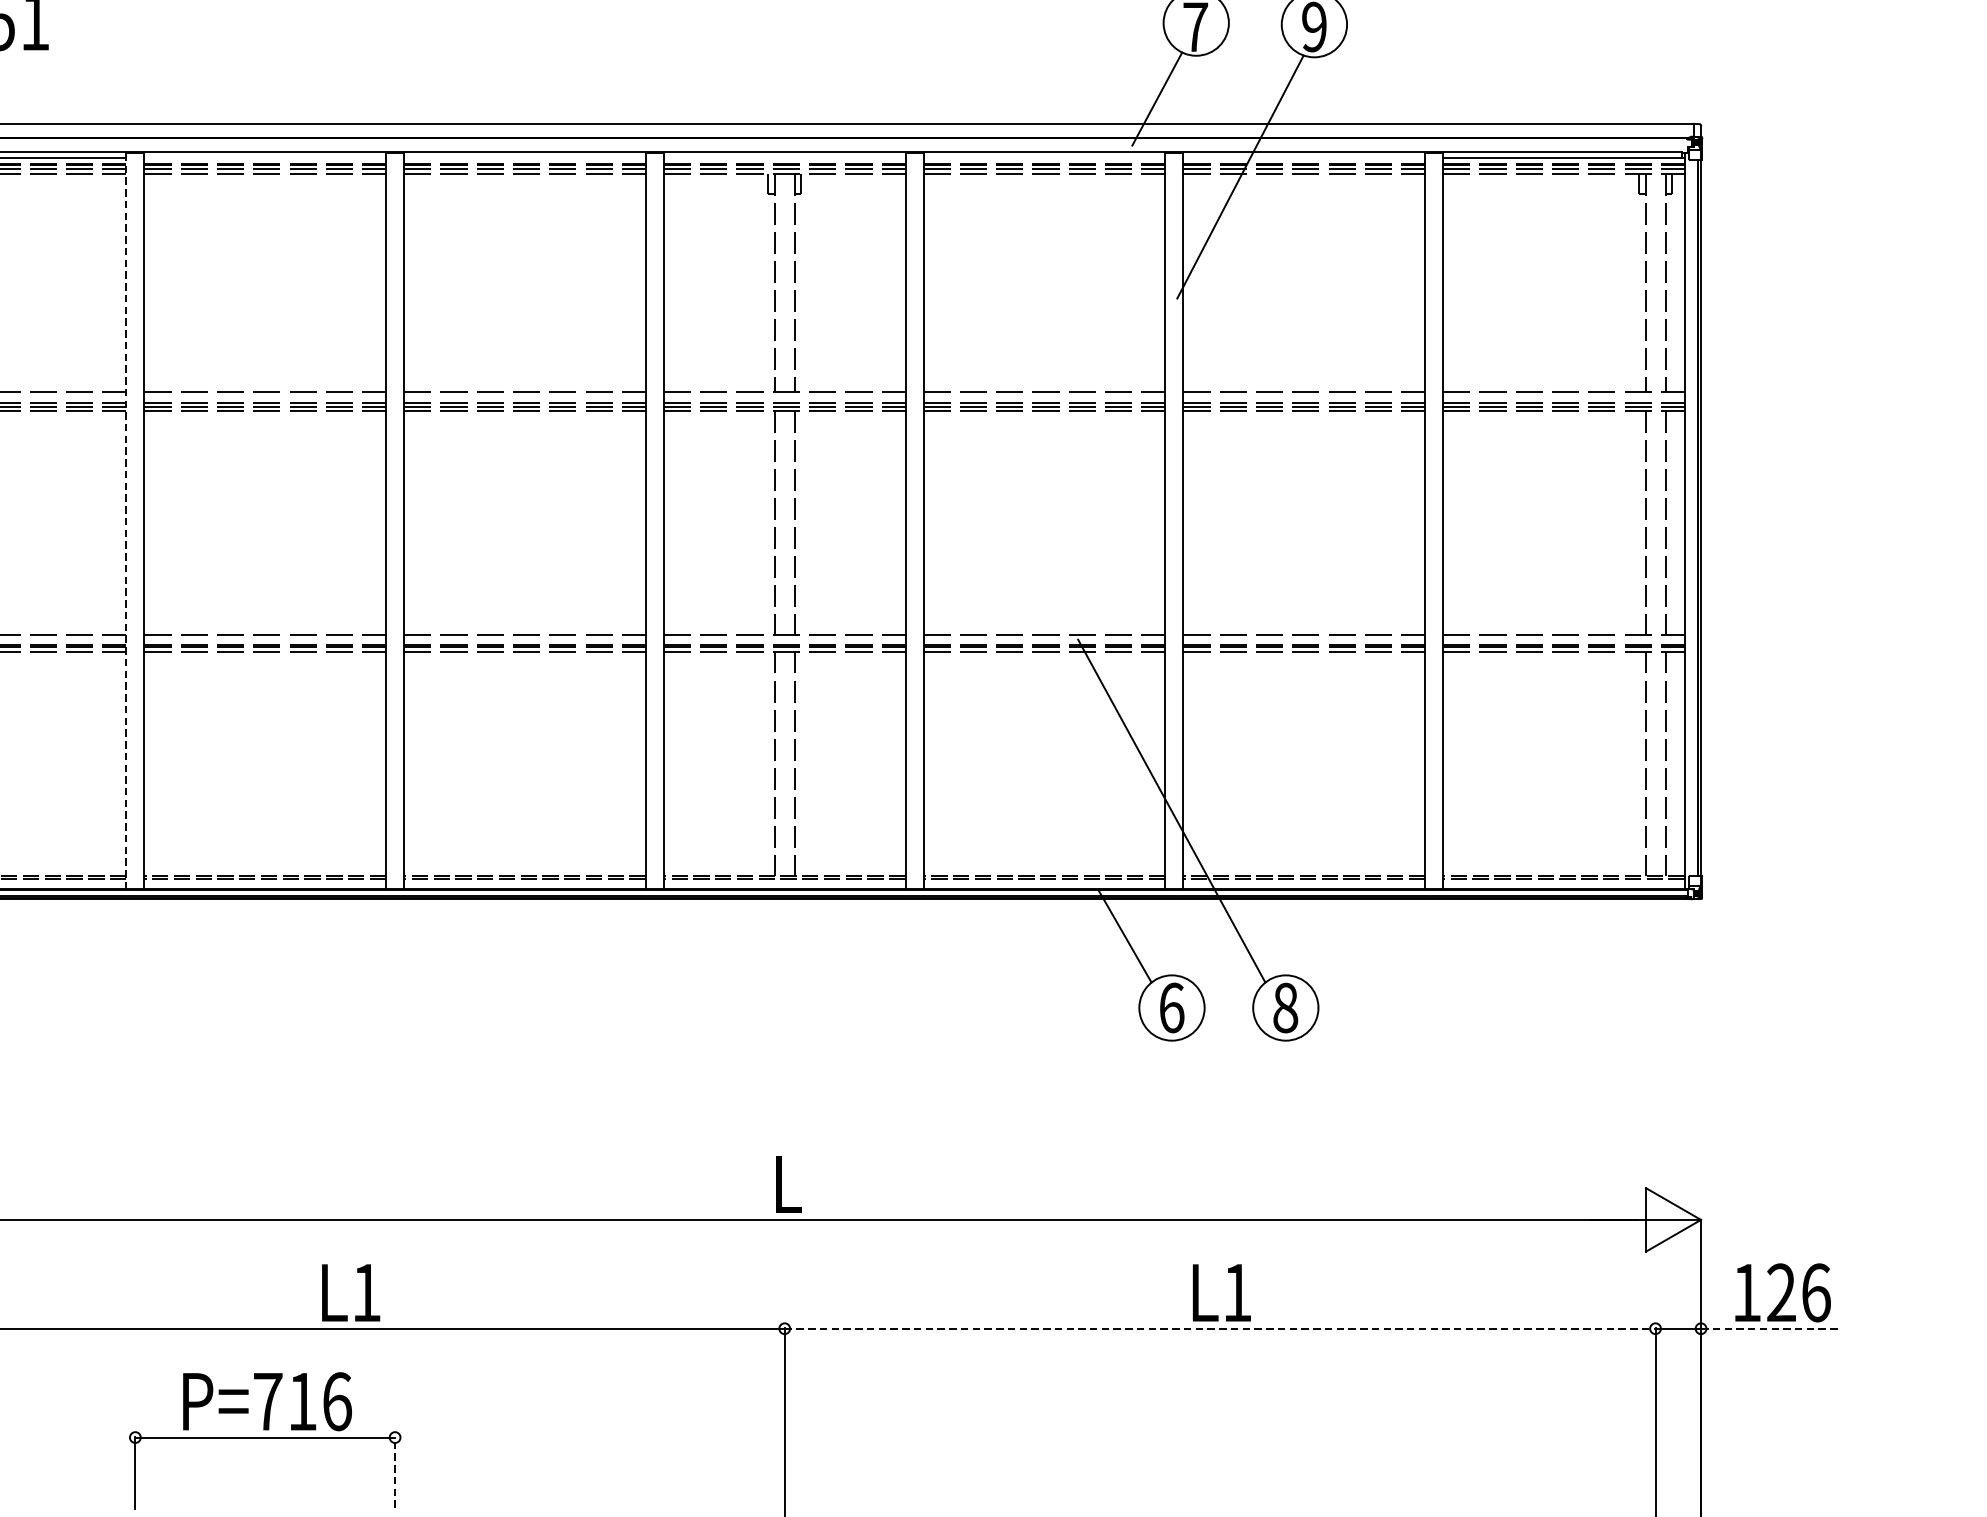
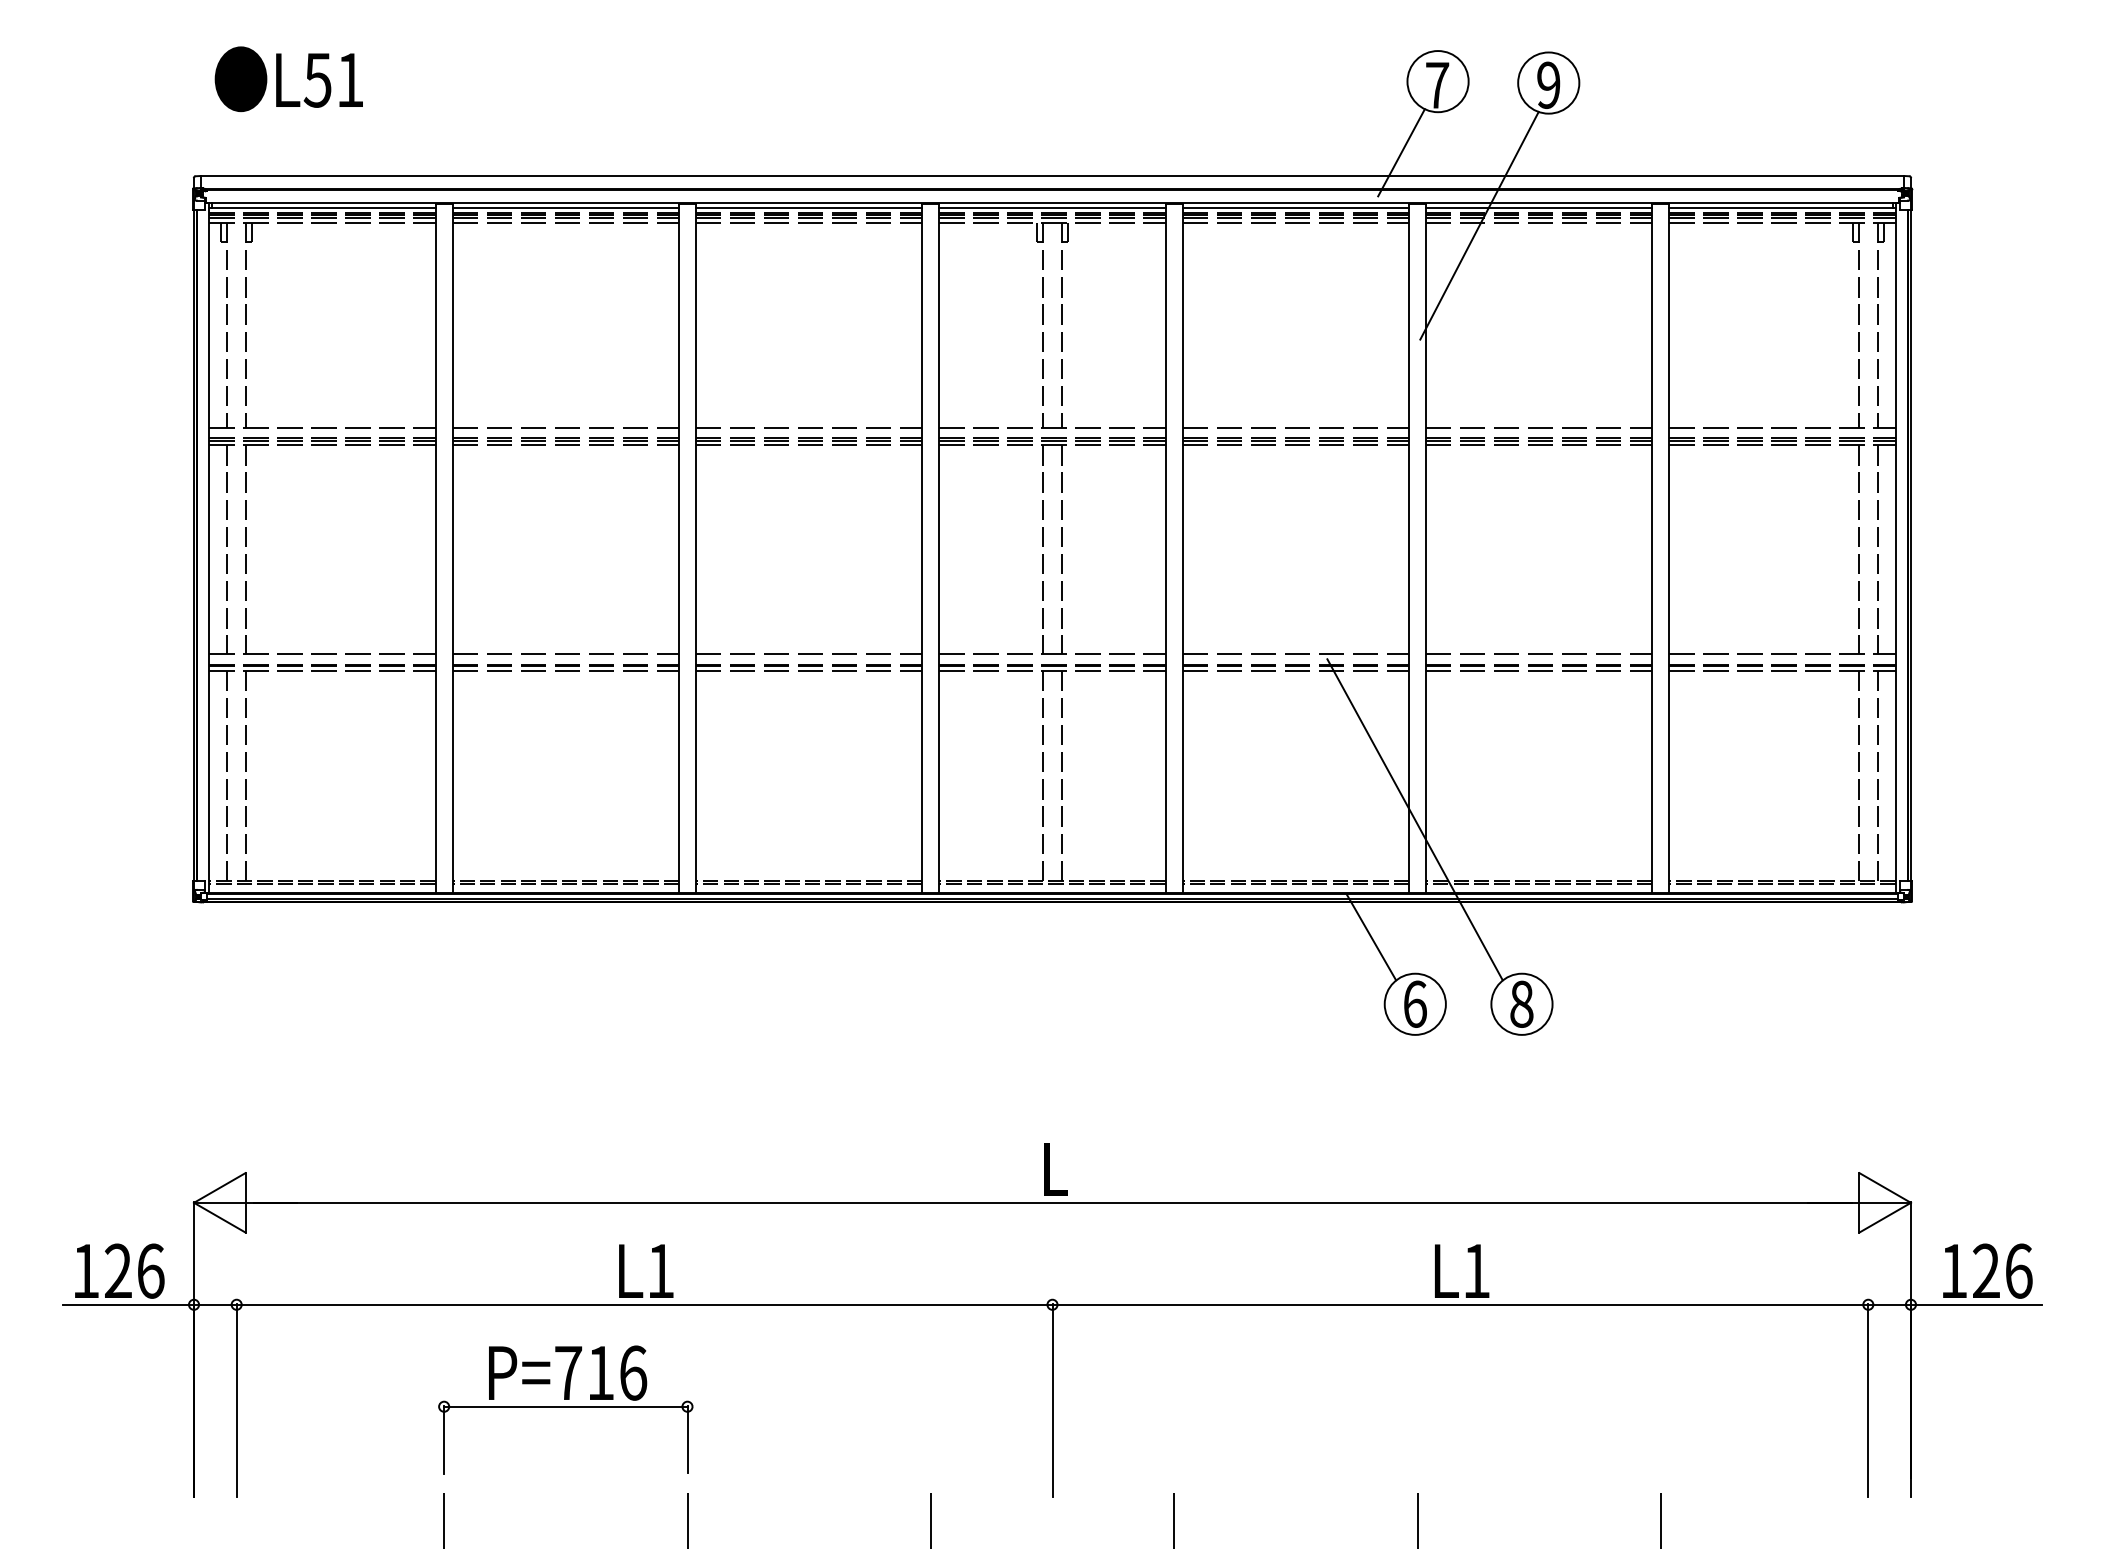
line: (264, 157) -> (565, 207), added
line: (524, 157) -> (808, 207), added
line: (784, 157) -> (1052, 207), added
line: (1044, 157) -> (1295, 207), added
line: (1304, 157) -> (1539, 207), added
line: (126, 521) -> (435, 548), dashed -> solid
line: (1220, 1328) -> (1460, 1304), dashed -> solid
line: (1770, 1328) -> (1976, 1304), dashed -> solid
line: (395, 1472) -> (687, 1439), dashed -> solid

